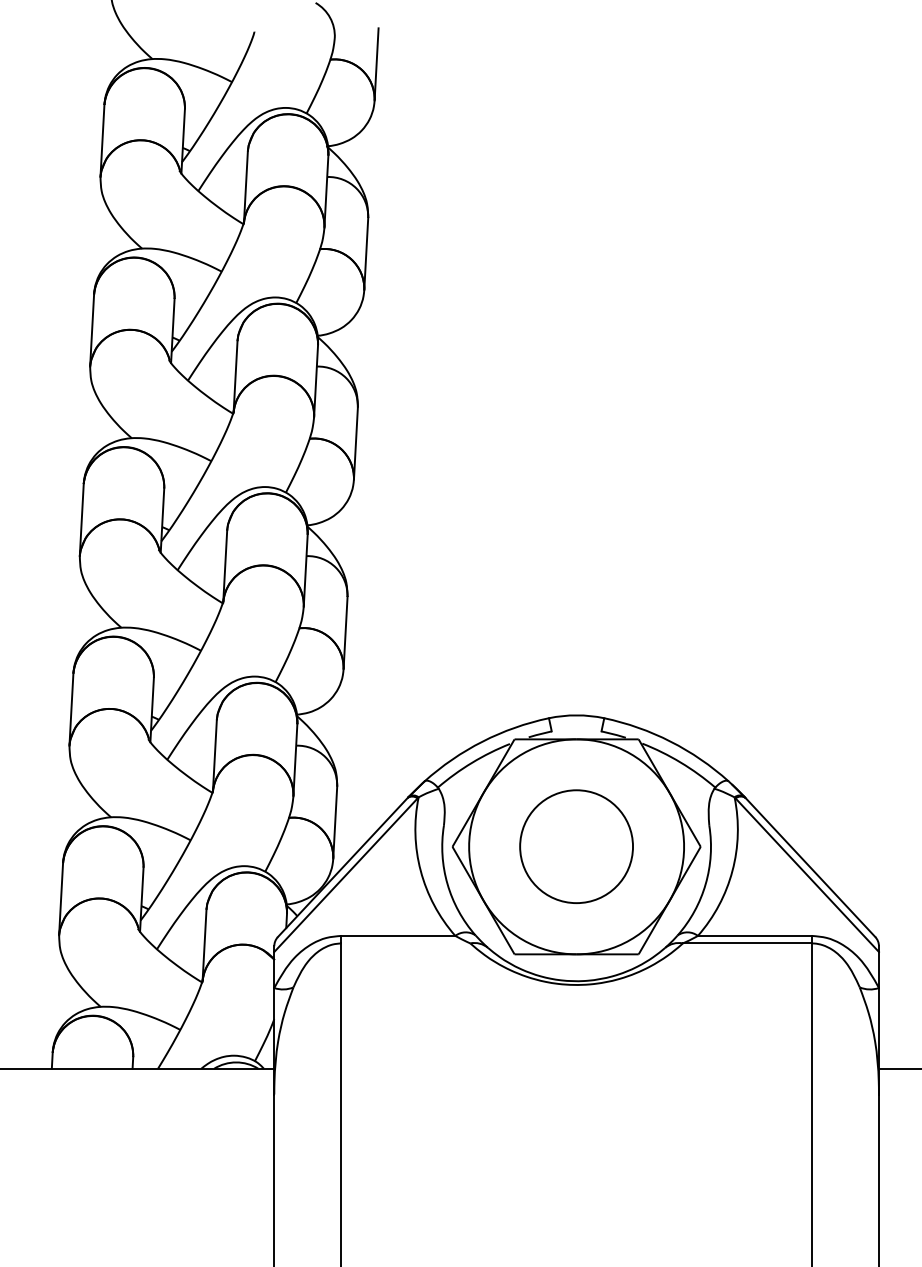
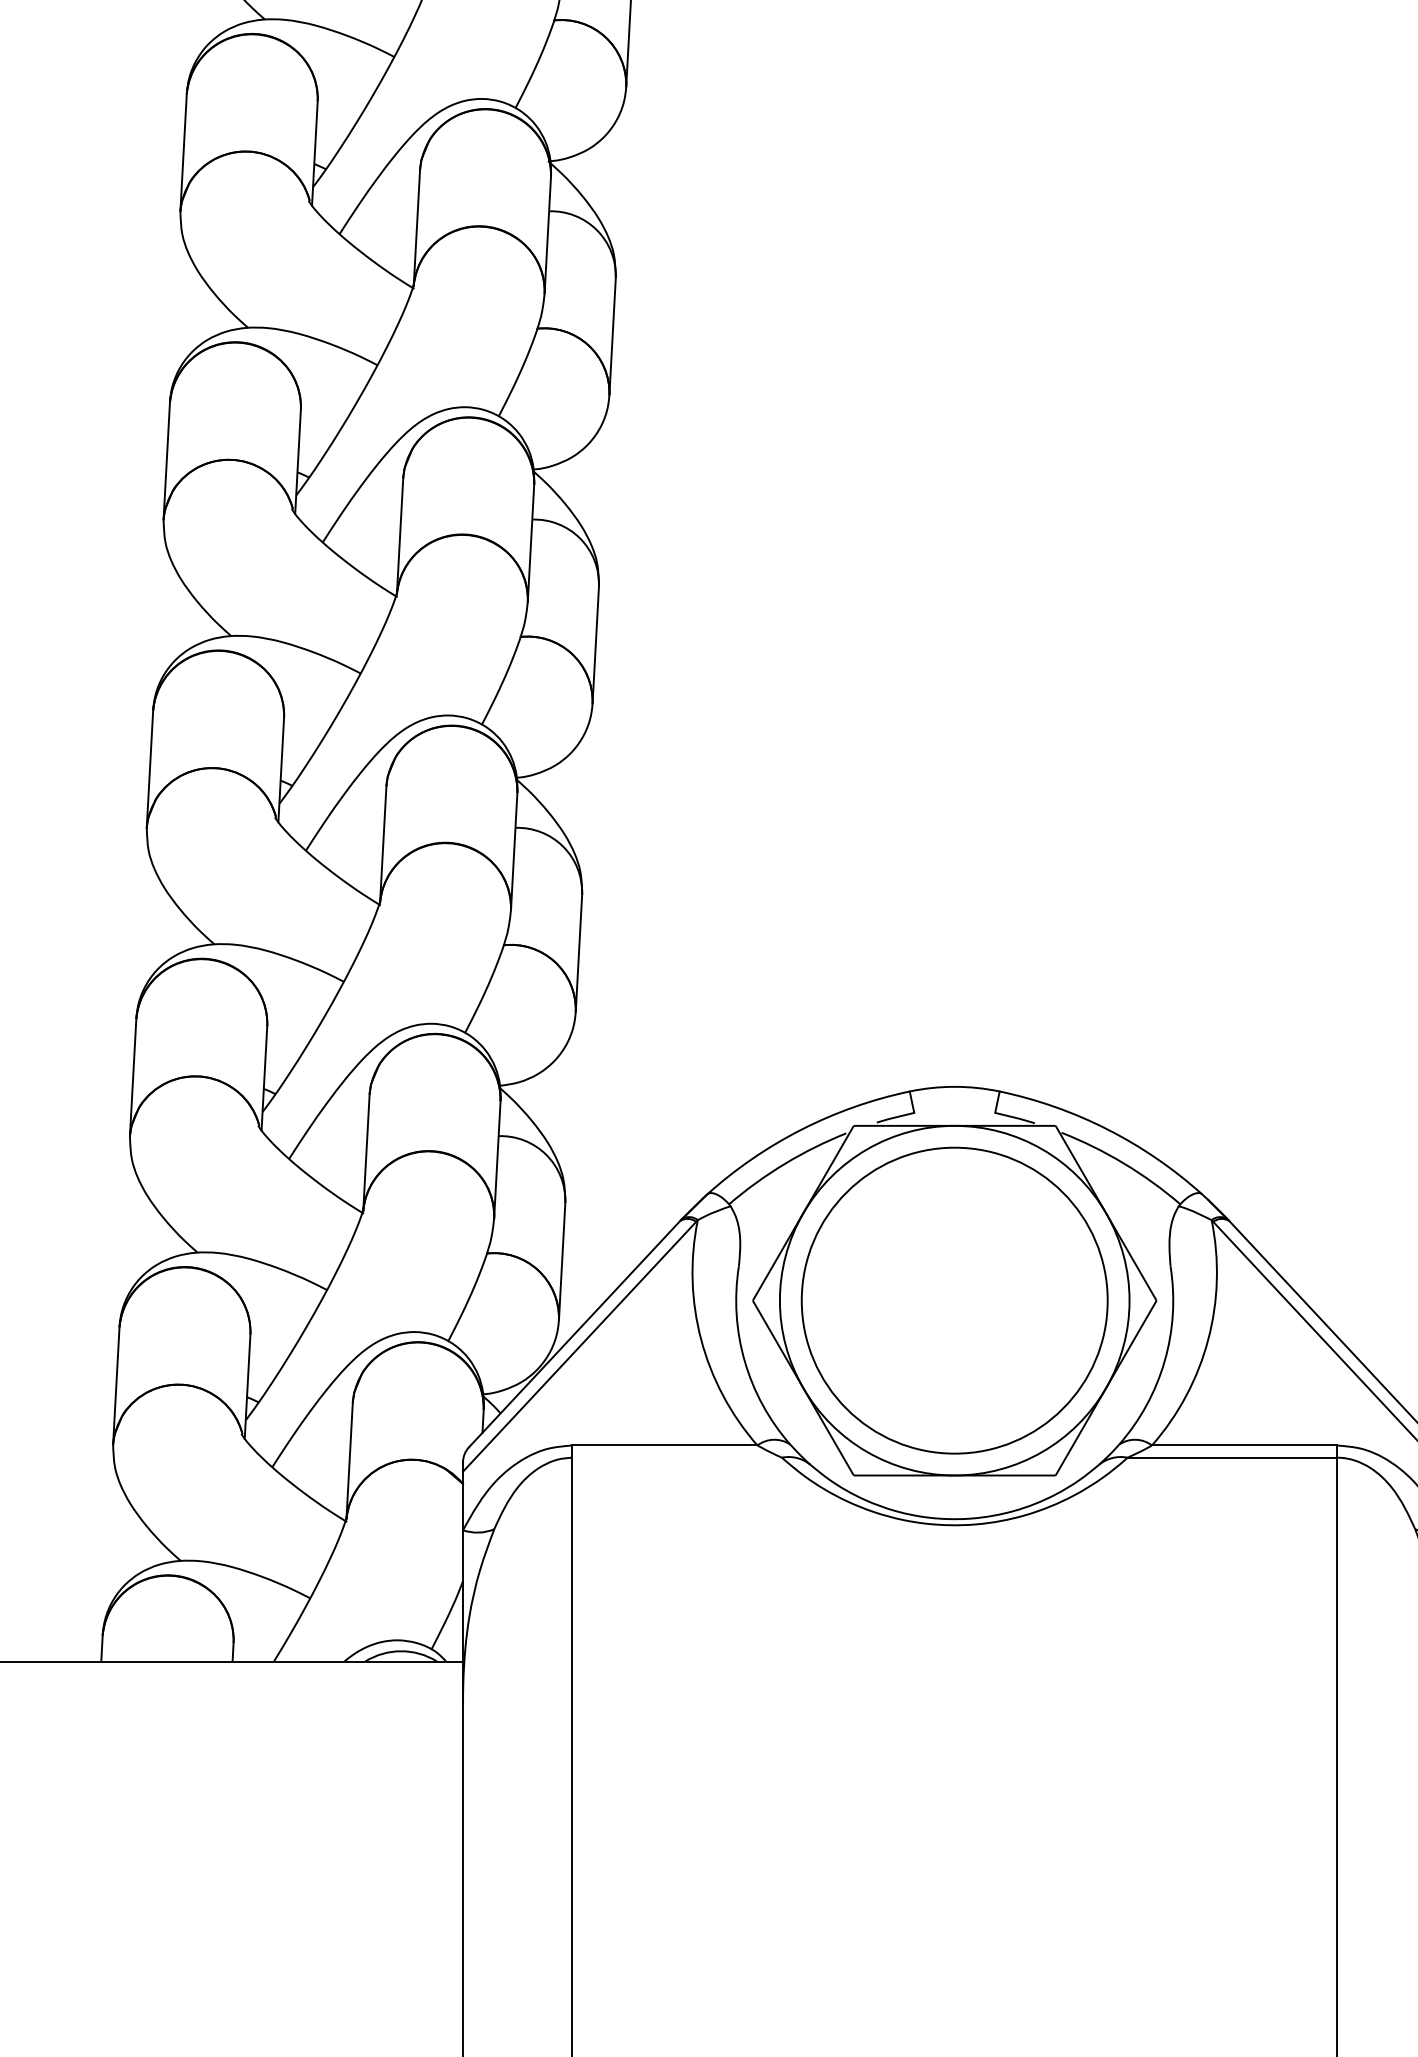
circle: (576, 846) -> (954, 1300), size x1.67

